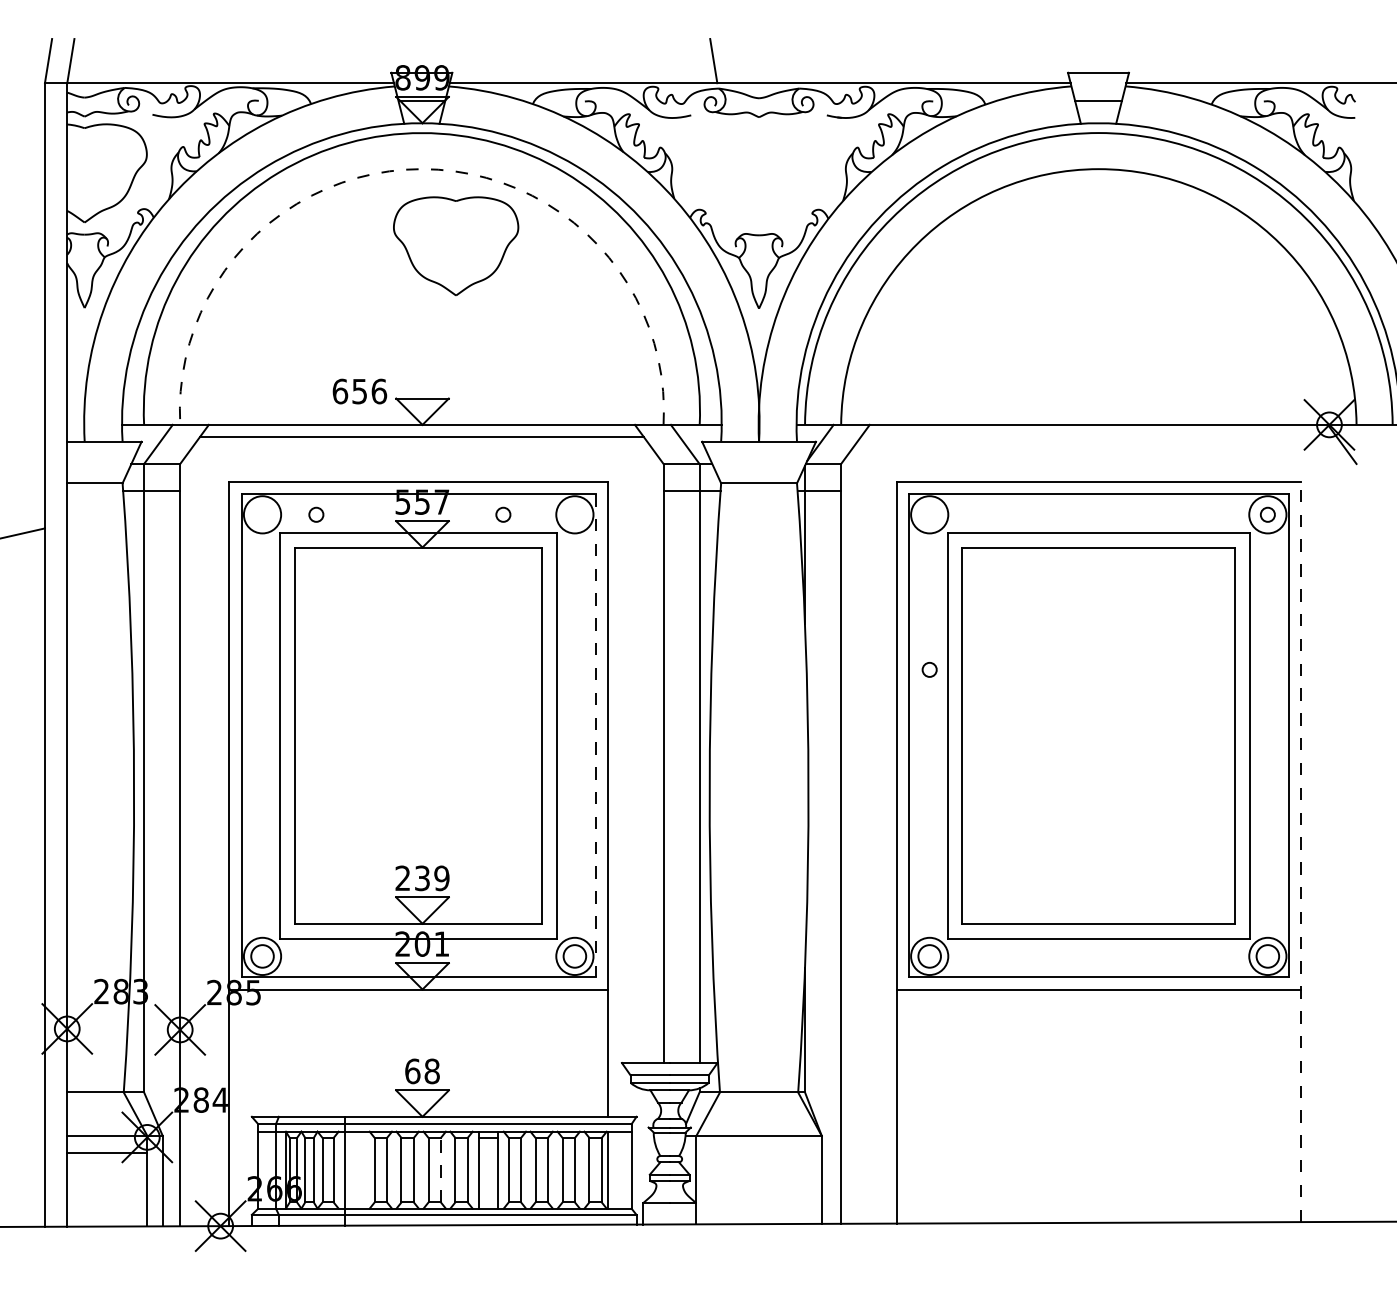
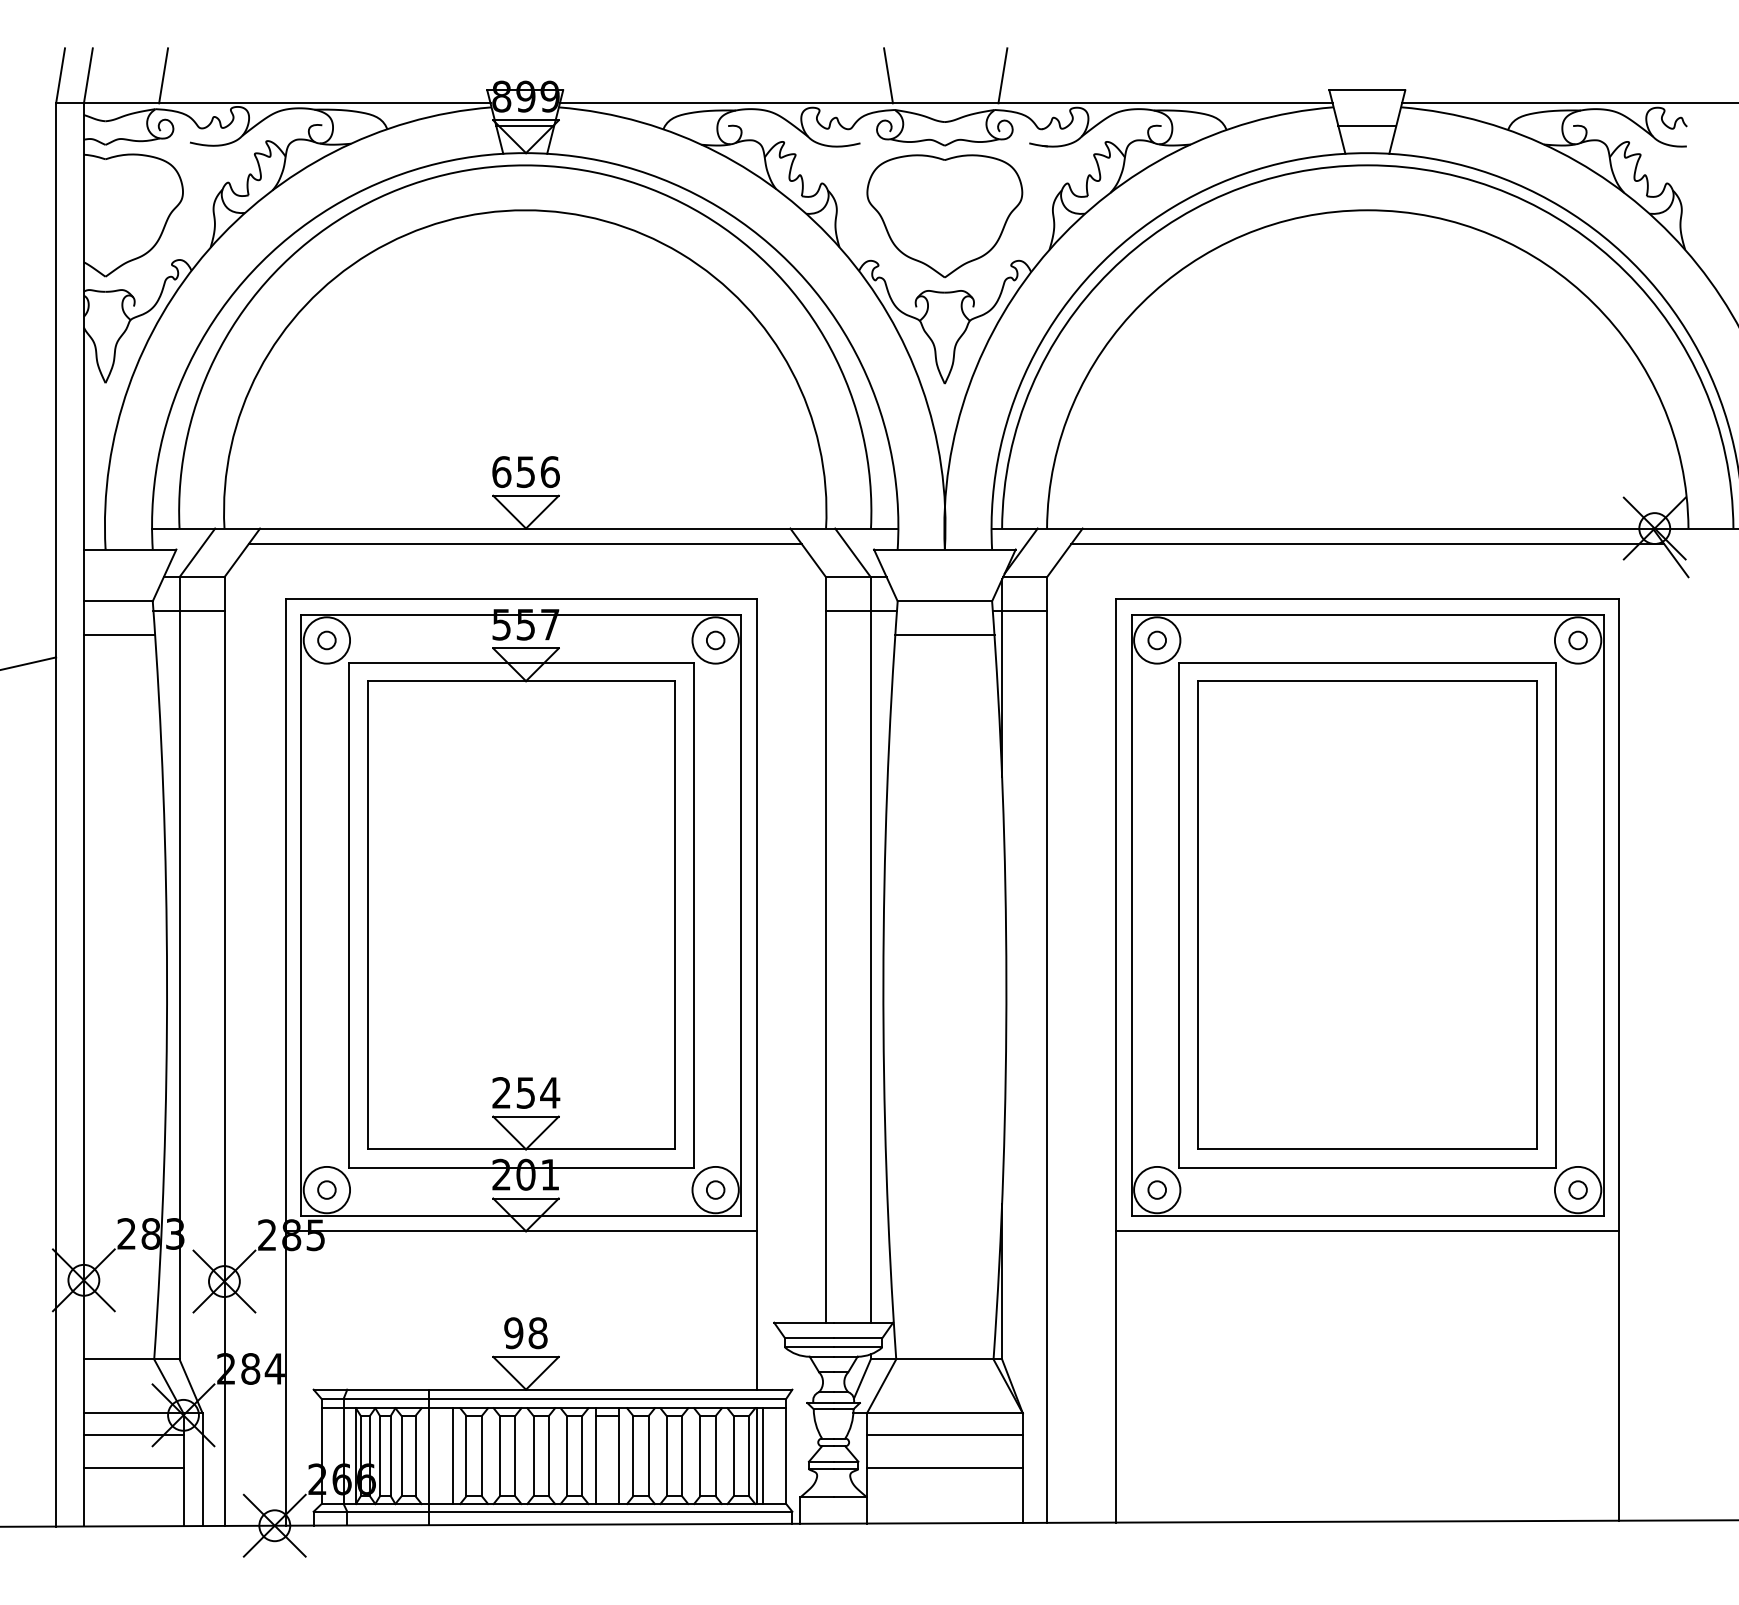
line: (131, 60) -> (163, 75), added
line: (805, 60) -> (1002, 75), added
arc: (422, 169) -> (525, 210), dashed -> solid
part: (455, 246) -> (944, 216), moved
text: (359, 391) -> (525, 471), moved
line: (1098, 437) -> (1367, 544), added
line: (95, 510) -> (119, 635), added
line: (758, 510) -> (944, 635), added
circle: (316, 514) -> (326, 640), moved
circle: (503, 514) -> (715, 640), moved
circle: (929, 669) -> (1156, 640), moved
line: (595, 735) -> (741, 915), dashed -> solid
line: (1301, 852) -> (1619, 1060), dashed -> solid
text: (432, 878) -> (538, 1092), 239 -> 254
circle: (262, 955) -> (326, 1189), size x0.62
circle: (574, 955) -> (715, 1189), size x0.62
circle: (929, 955) -> (1157, 1189), size x0.62
circle: (1267, 955) -> (1577, 1189), size x0.62
text: (412, 1071) -> (513, 1333), 68 -> 98
line: (758, 1153) -> (944, 1435), added
line: (363, 1169) -> (452, 1455), added
line: (440, 1169) -> (548, 1455), dashed -> solid
line: (613, 1169) -> (763, 1455), added
line: (107, 1179) -> (133, 1467), added
line: (758, 1179) -> (944, 1467), added

